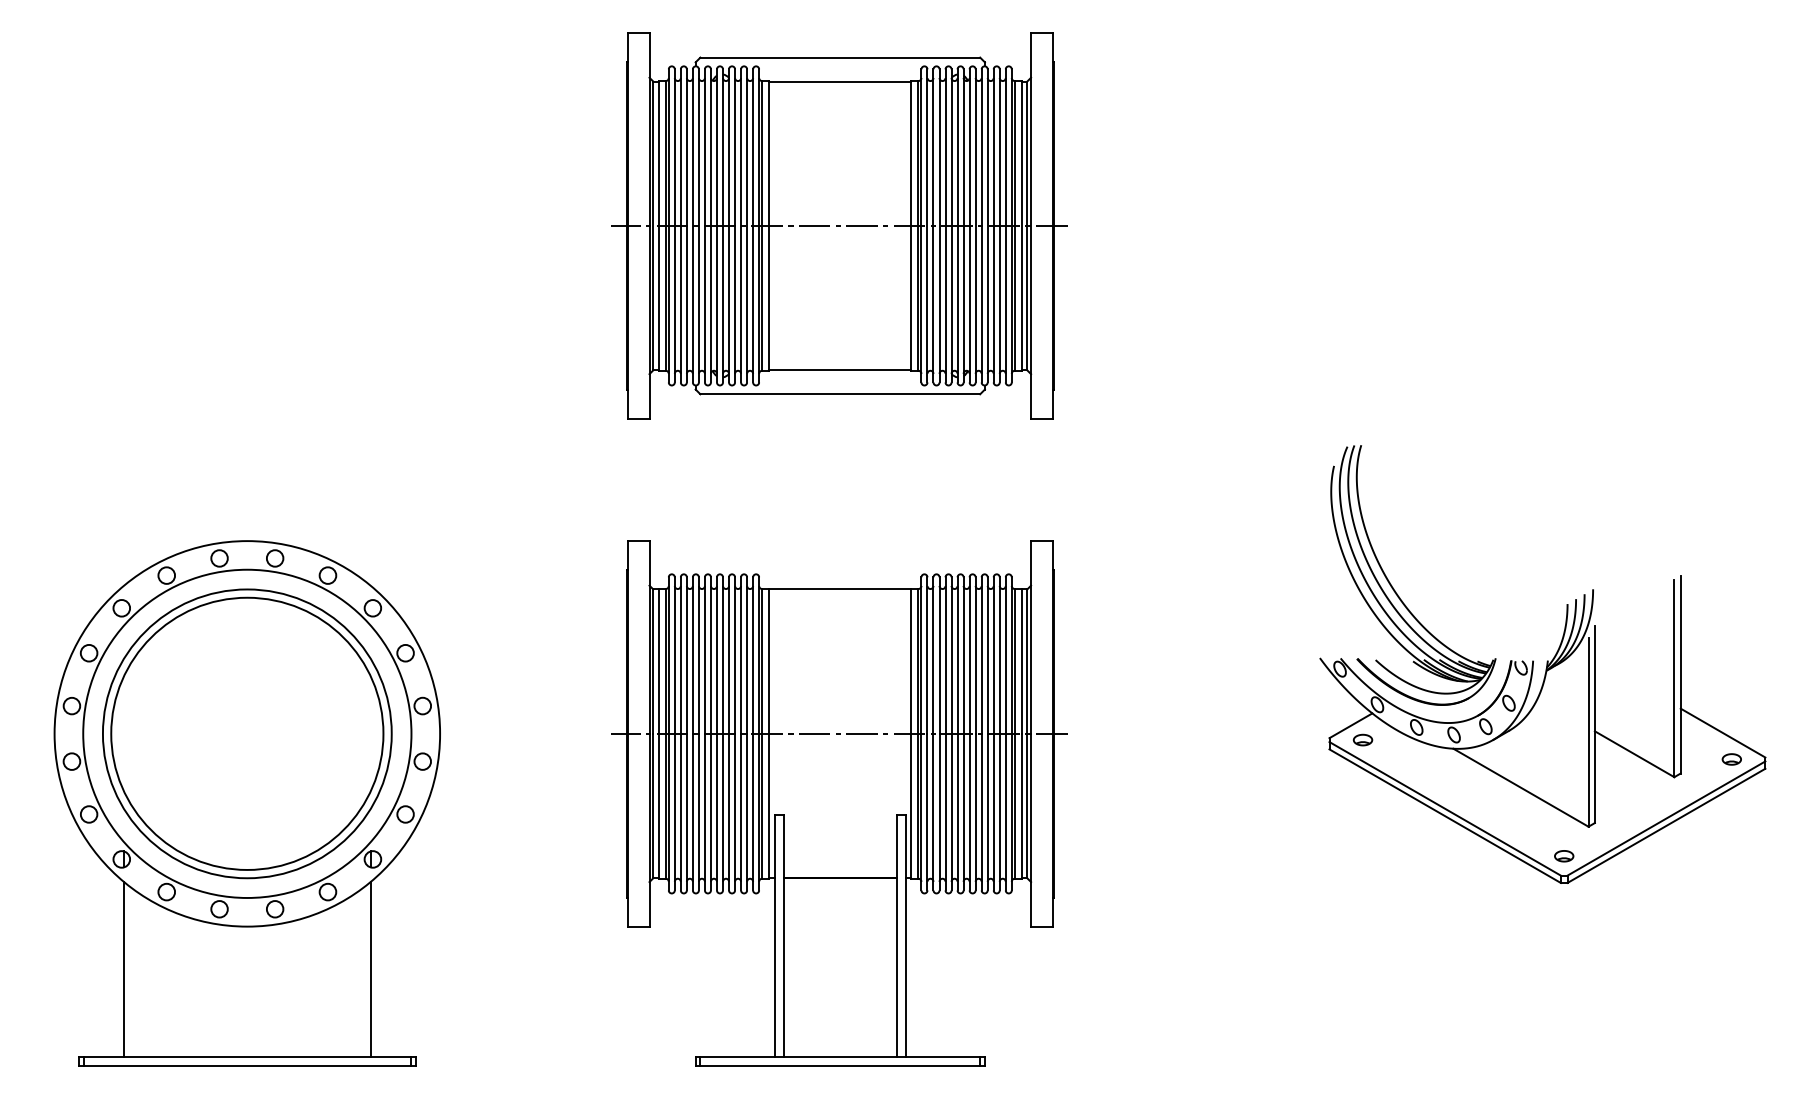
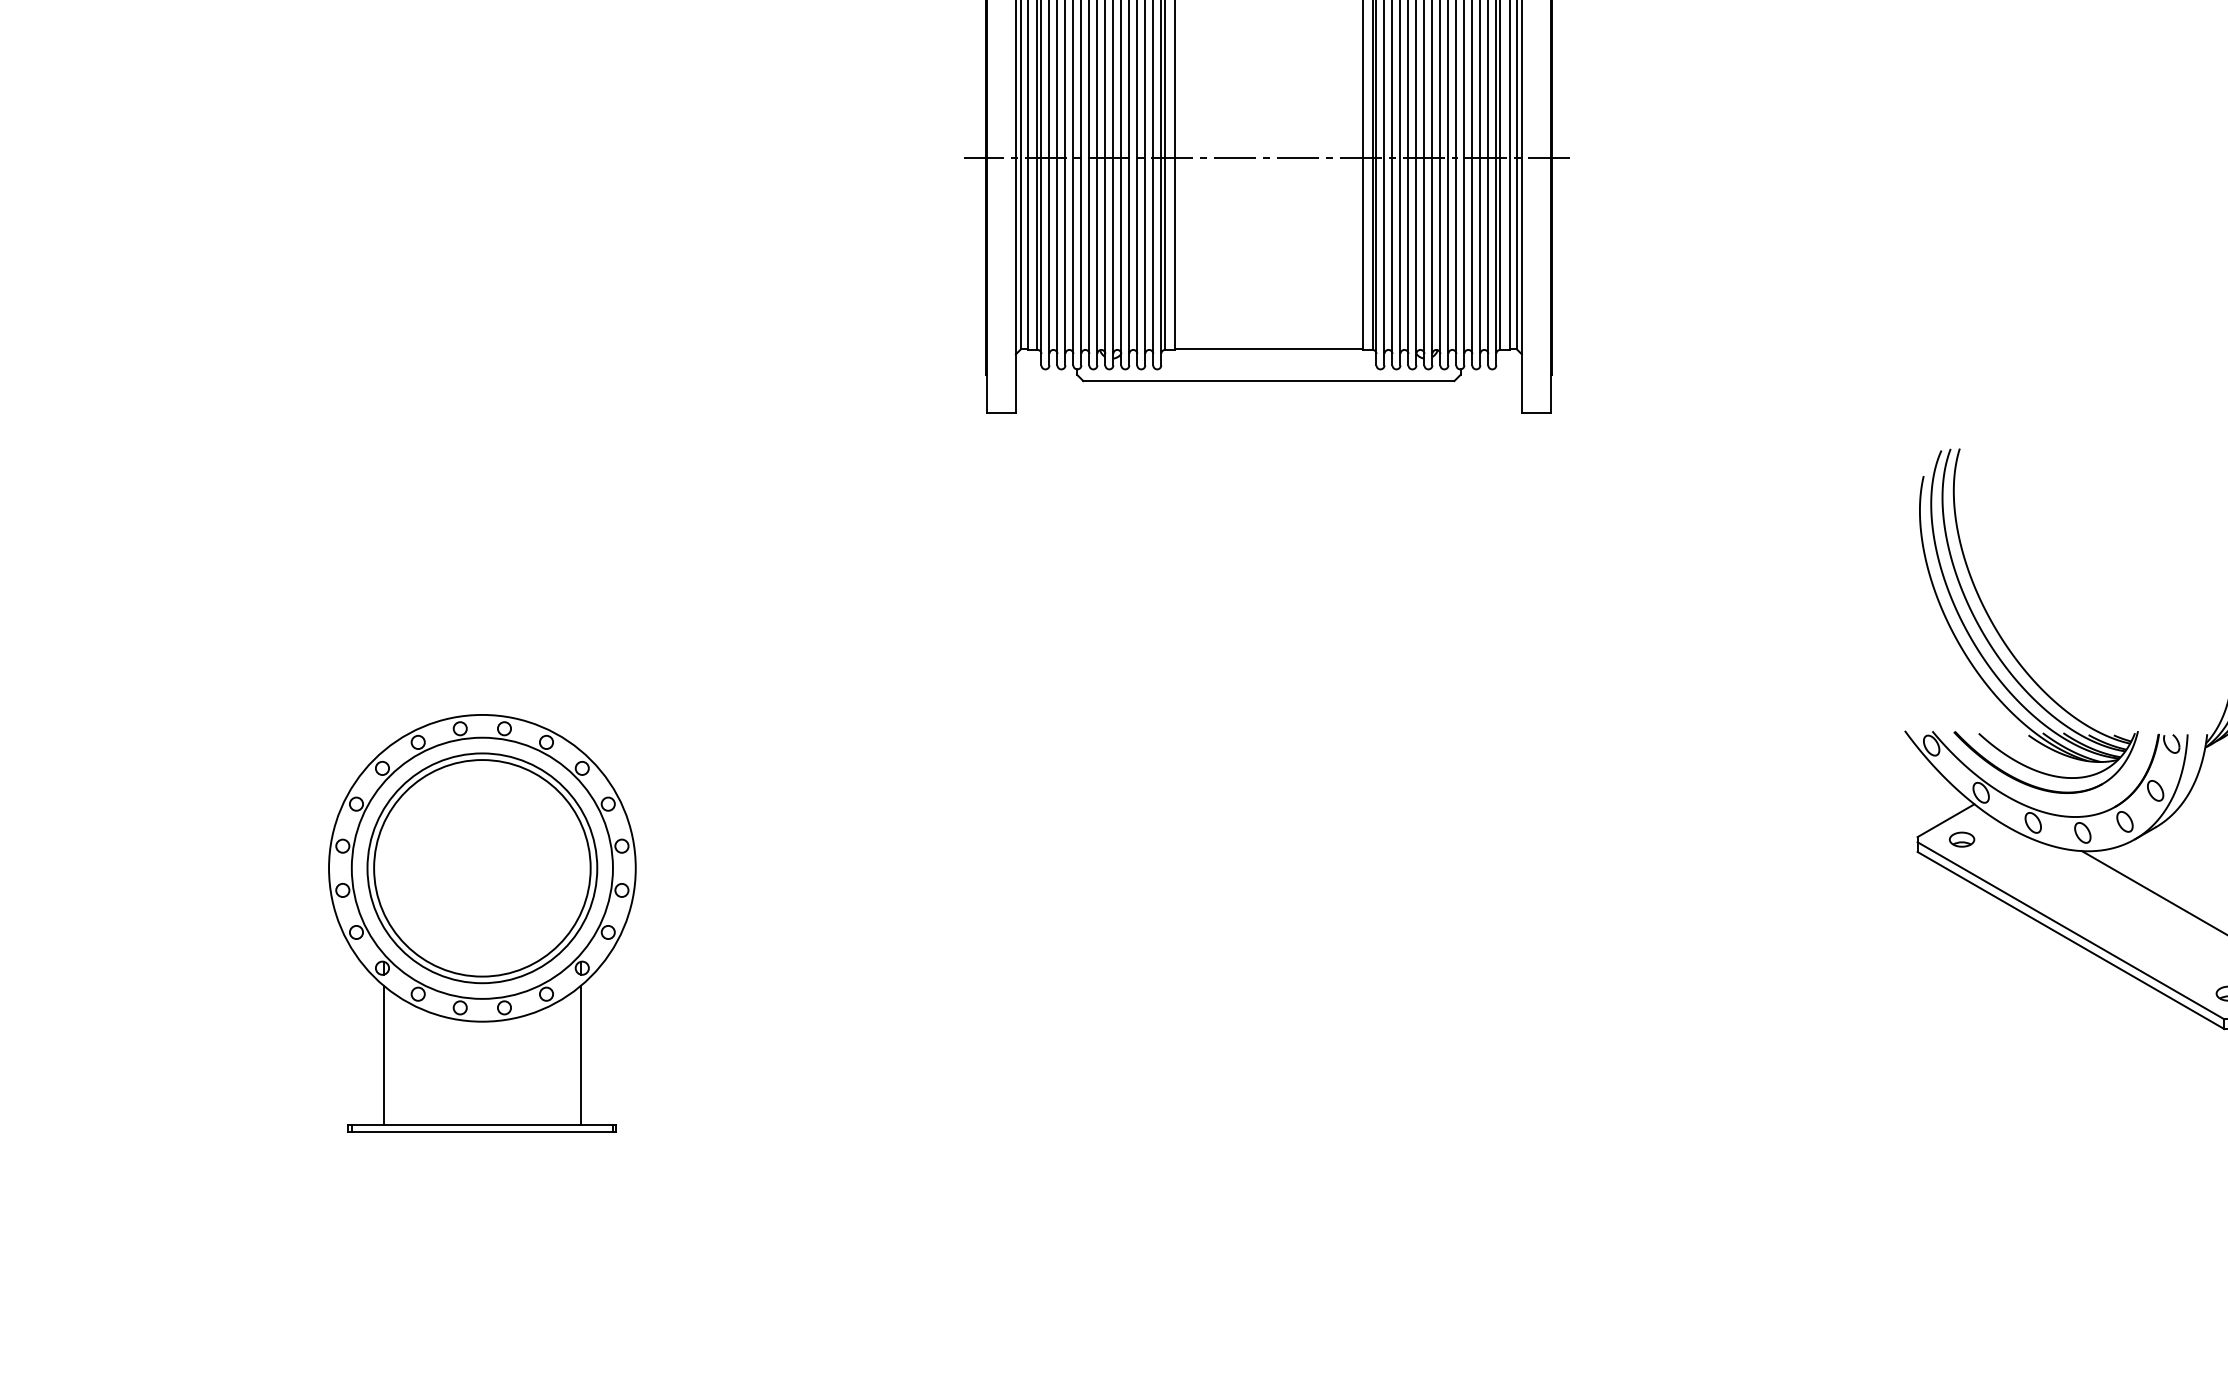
part: (246, 803) -> (481, 923), size x0.6
part: (839, 803) -> (1267, 923), removed

